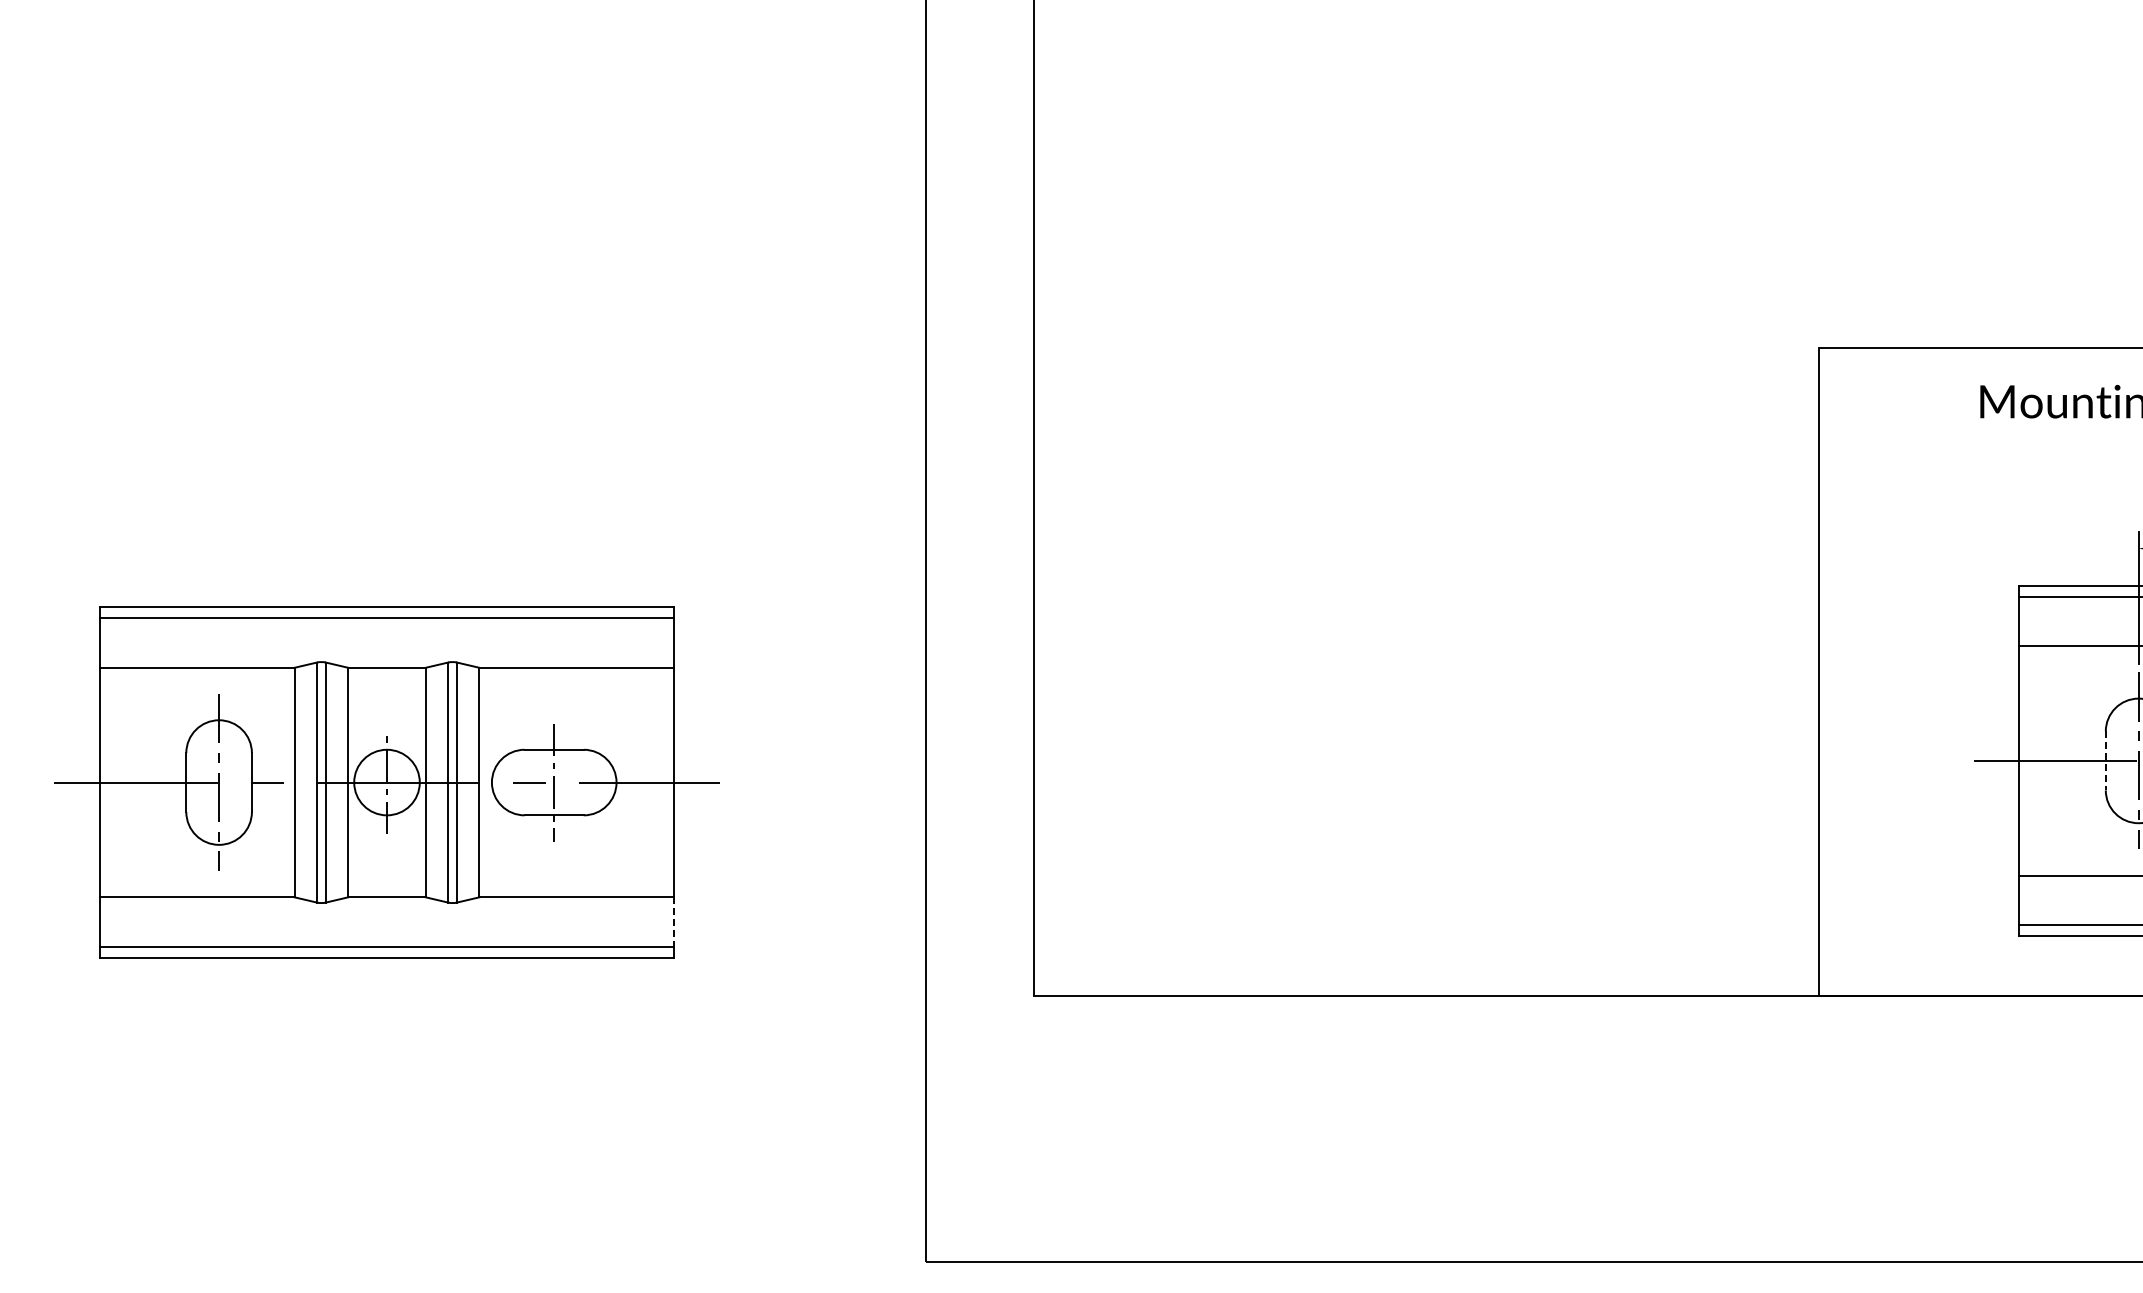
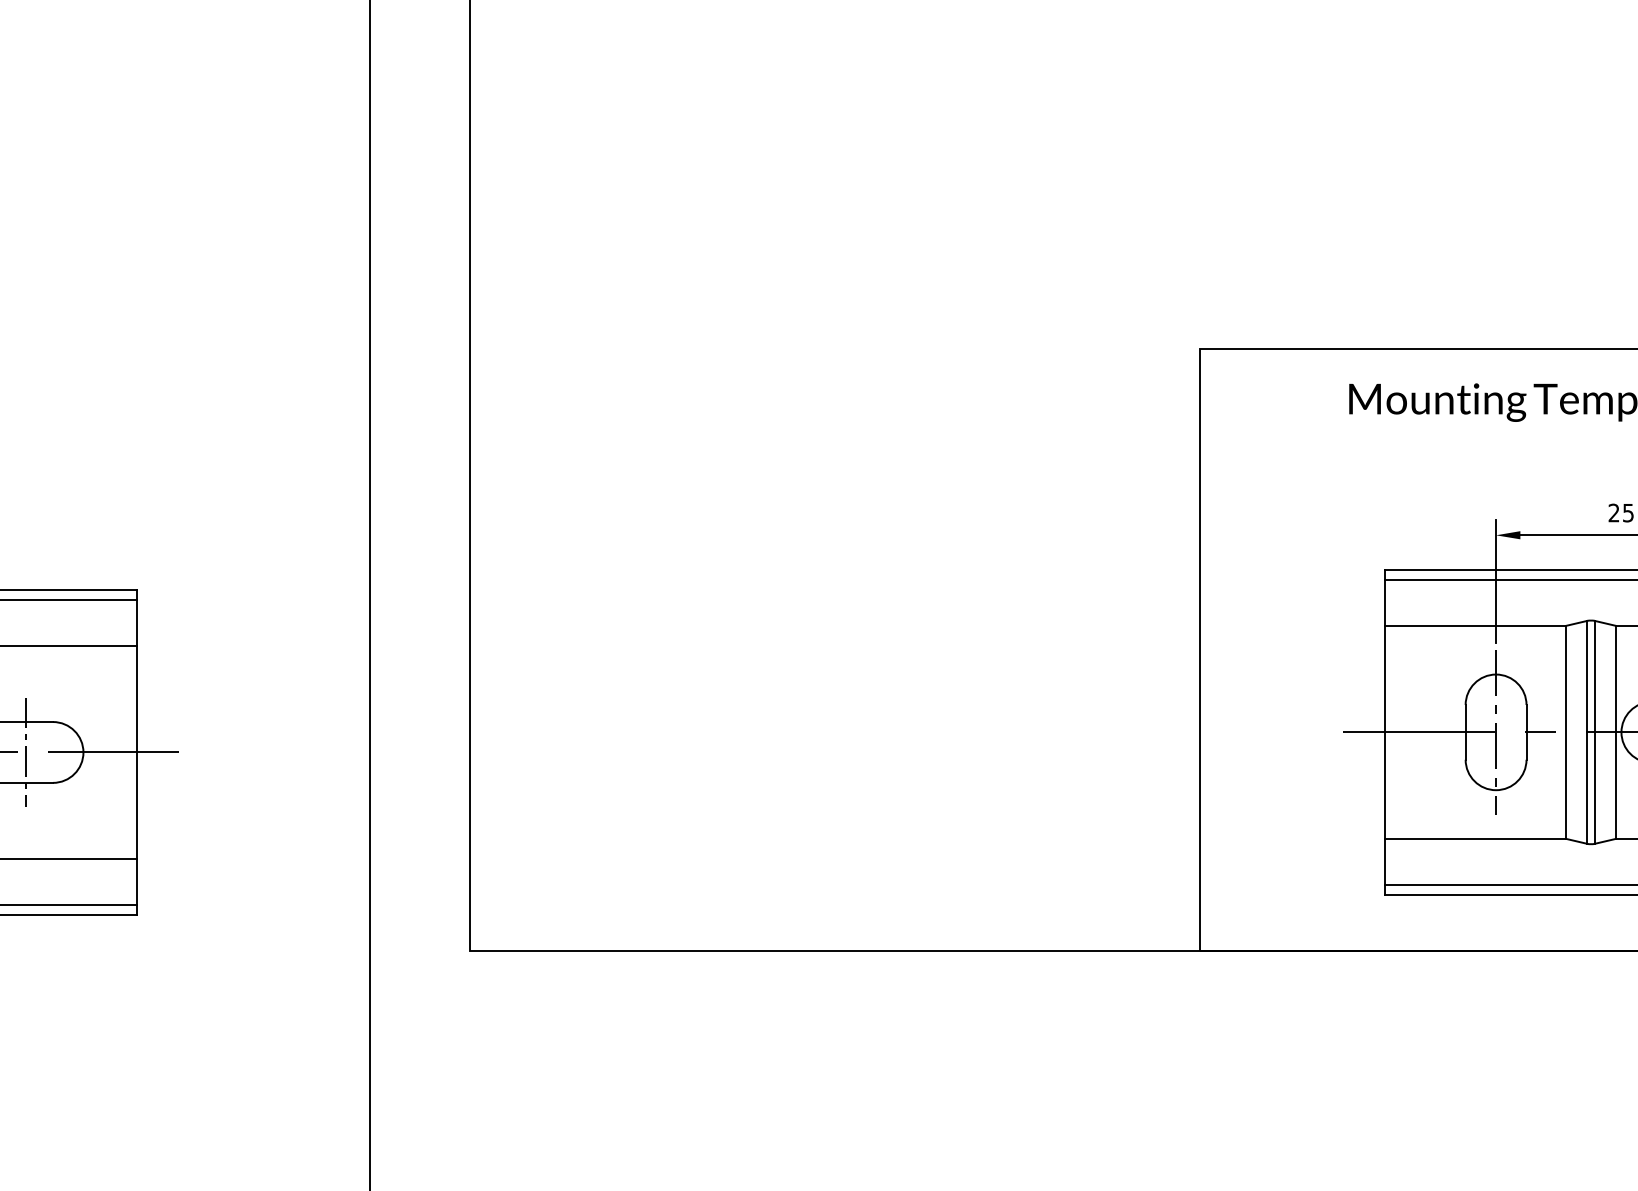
line: (2105, 760) -> (1465, 731), dashed -> solid
line: (674, 922) -> (137, 882), dashed -> solid

